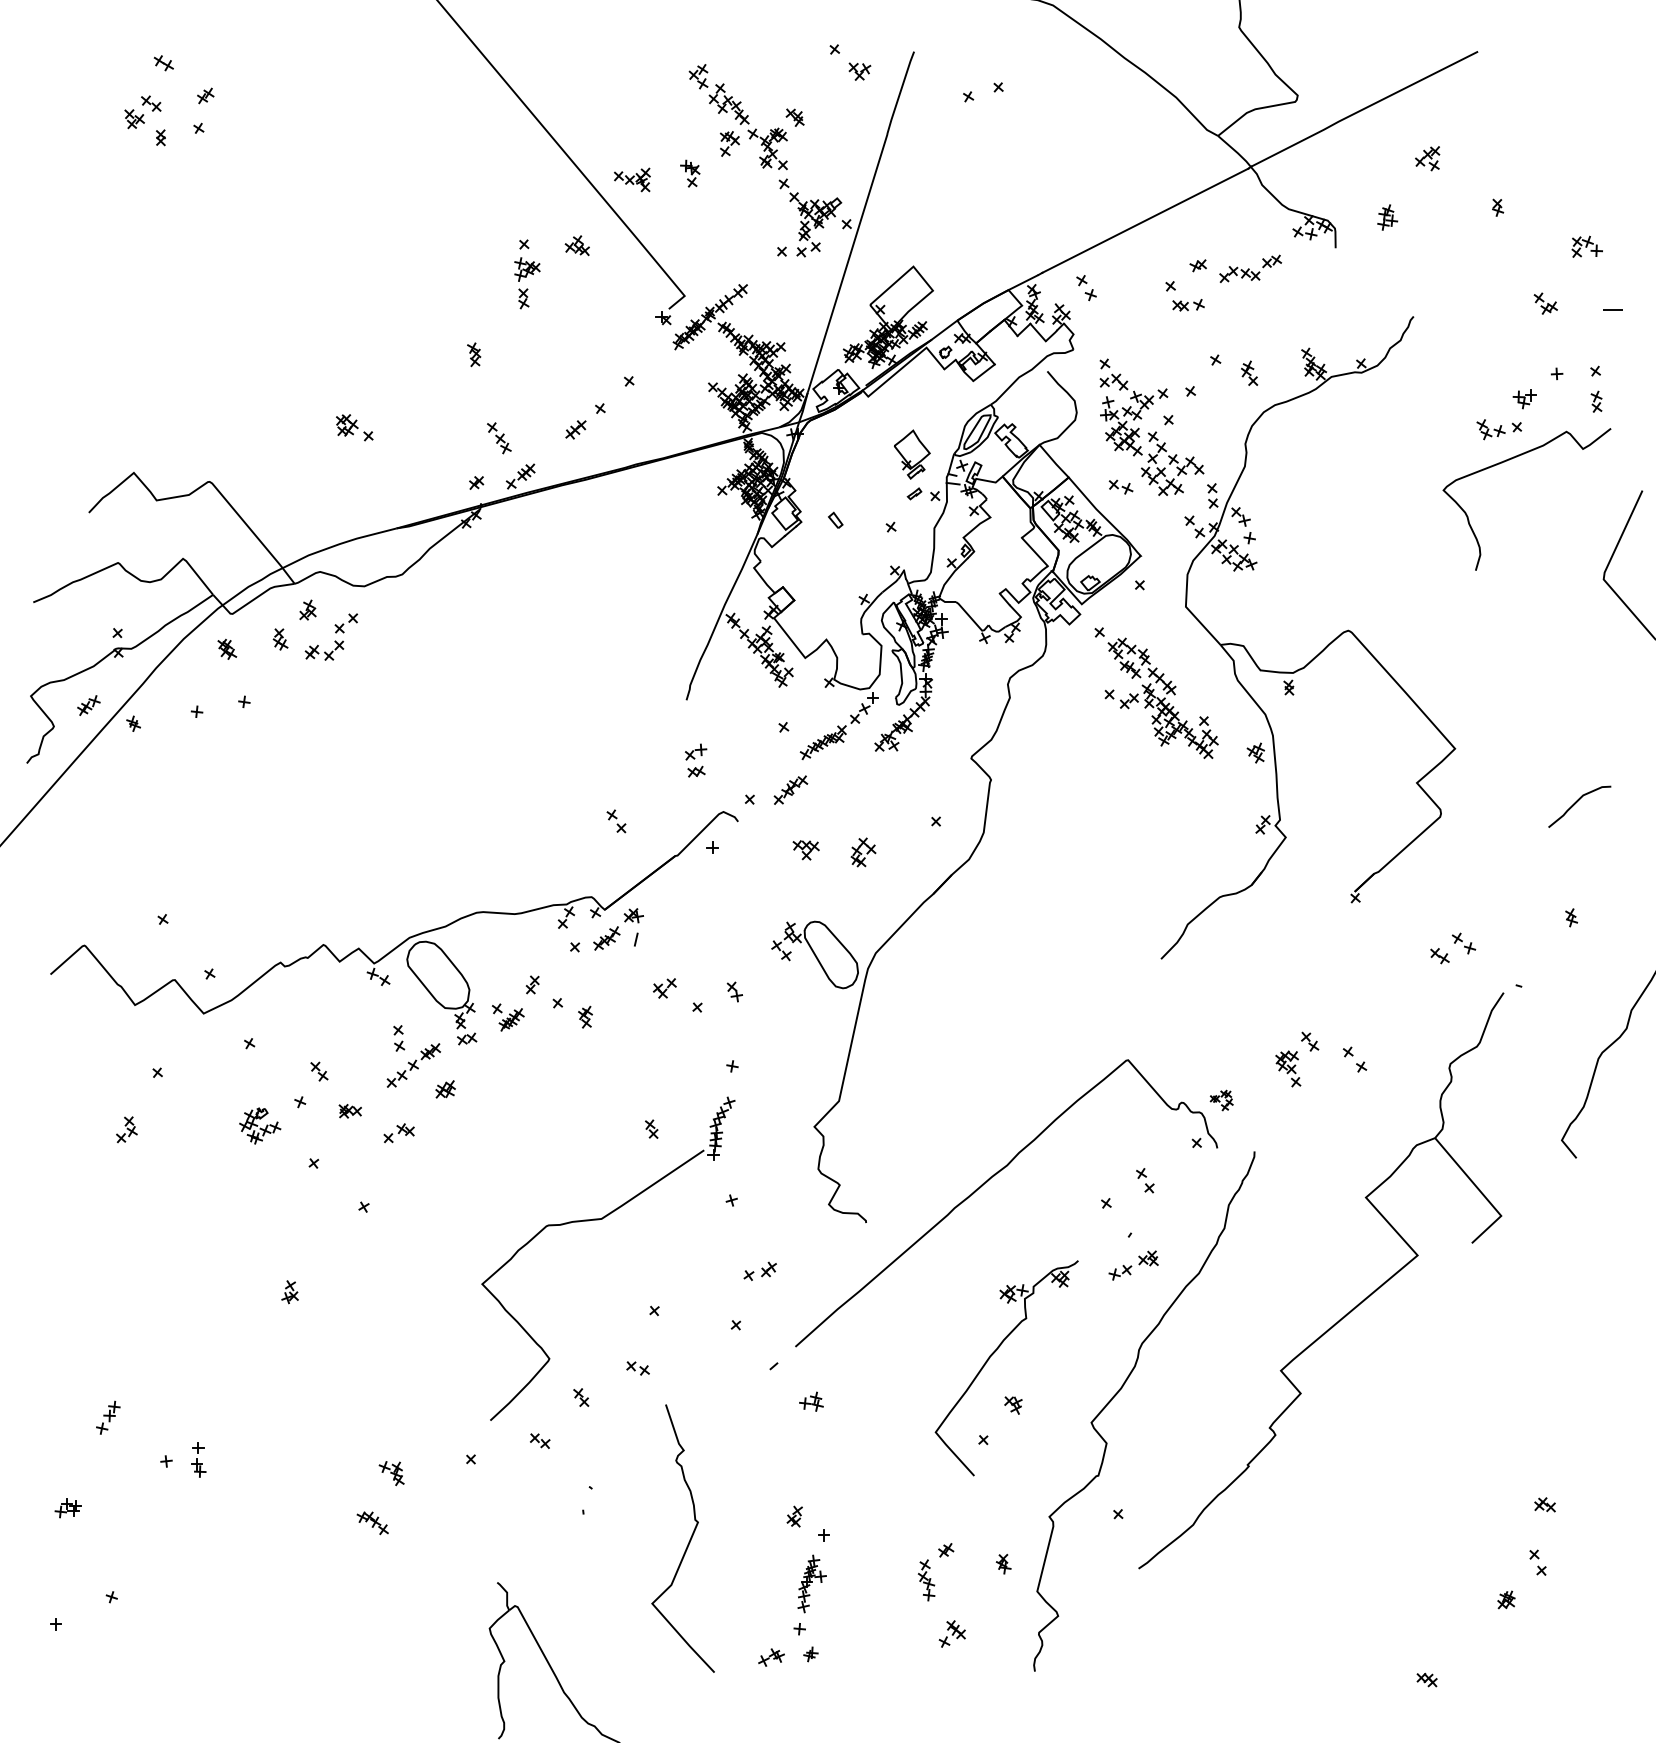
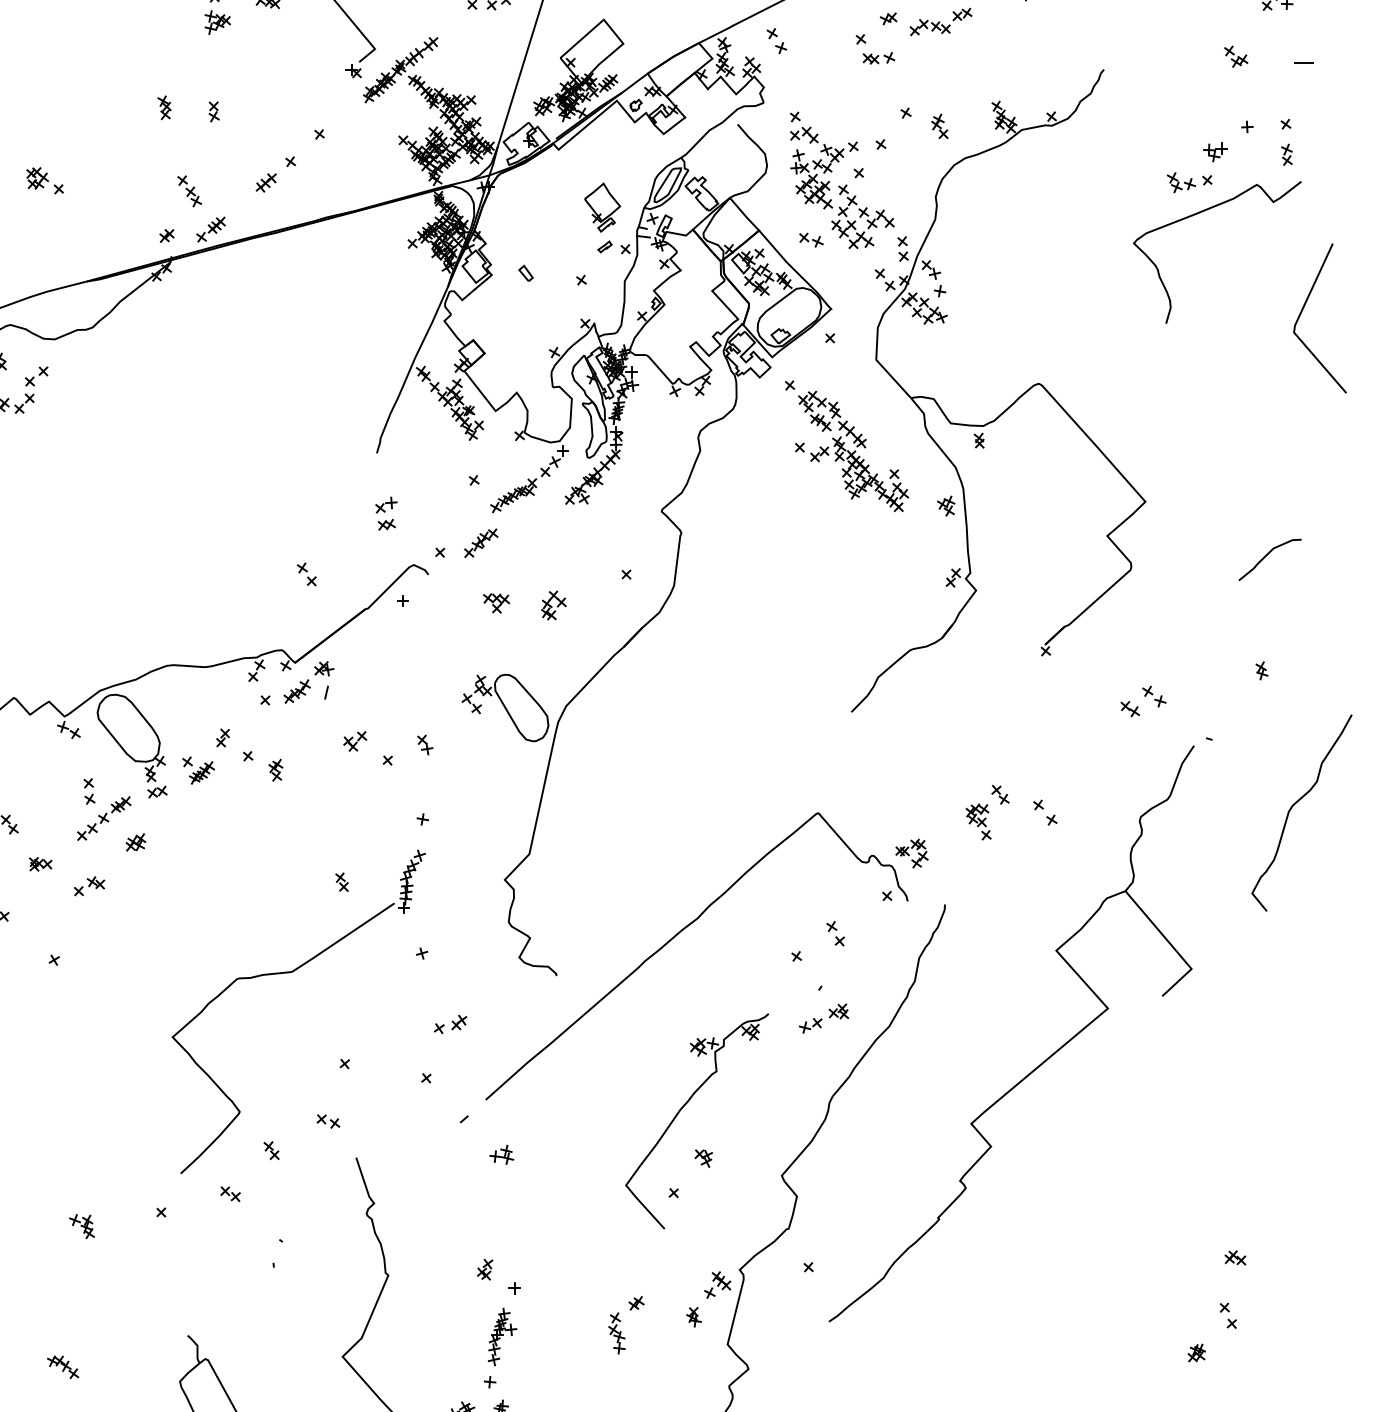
part: (523, 298) -> (213, 111), moved
part: (1221, 1100) -> (911, 853), size x1.43
part: (372, 1523) -> (62, 1367), moved
part: (951, 1633) -> (716, 1284), moved

